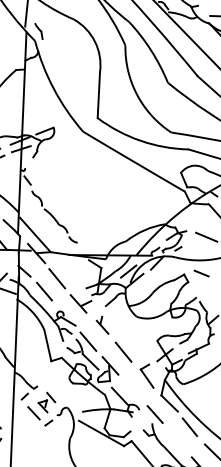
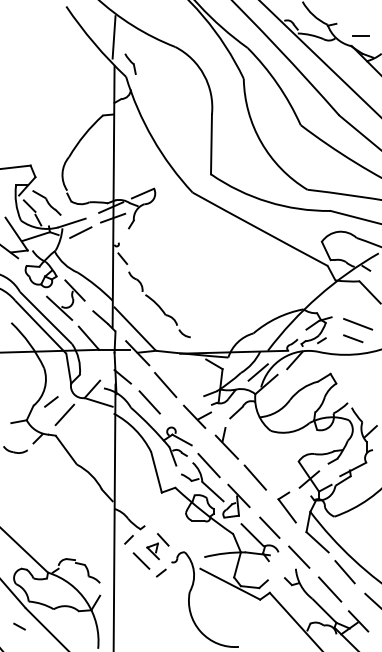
line: (201, 273) -> (353, 338), moved
part: (102, 325) -> (226, 443), size x1.43
line: (133, 390) -> (269, 527), added
line: (178, 440) -> (330, 589), added

